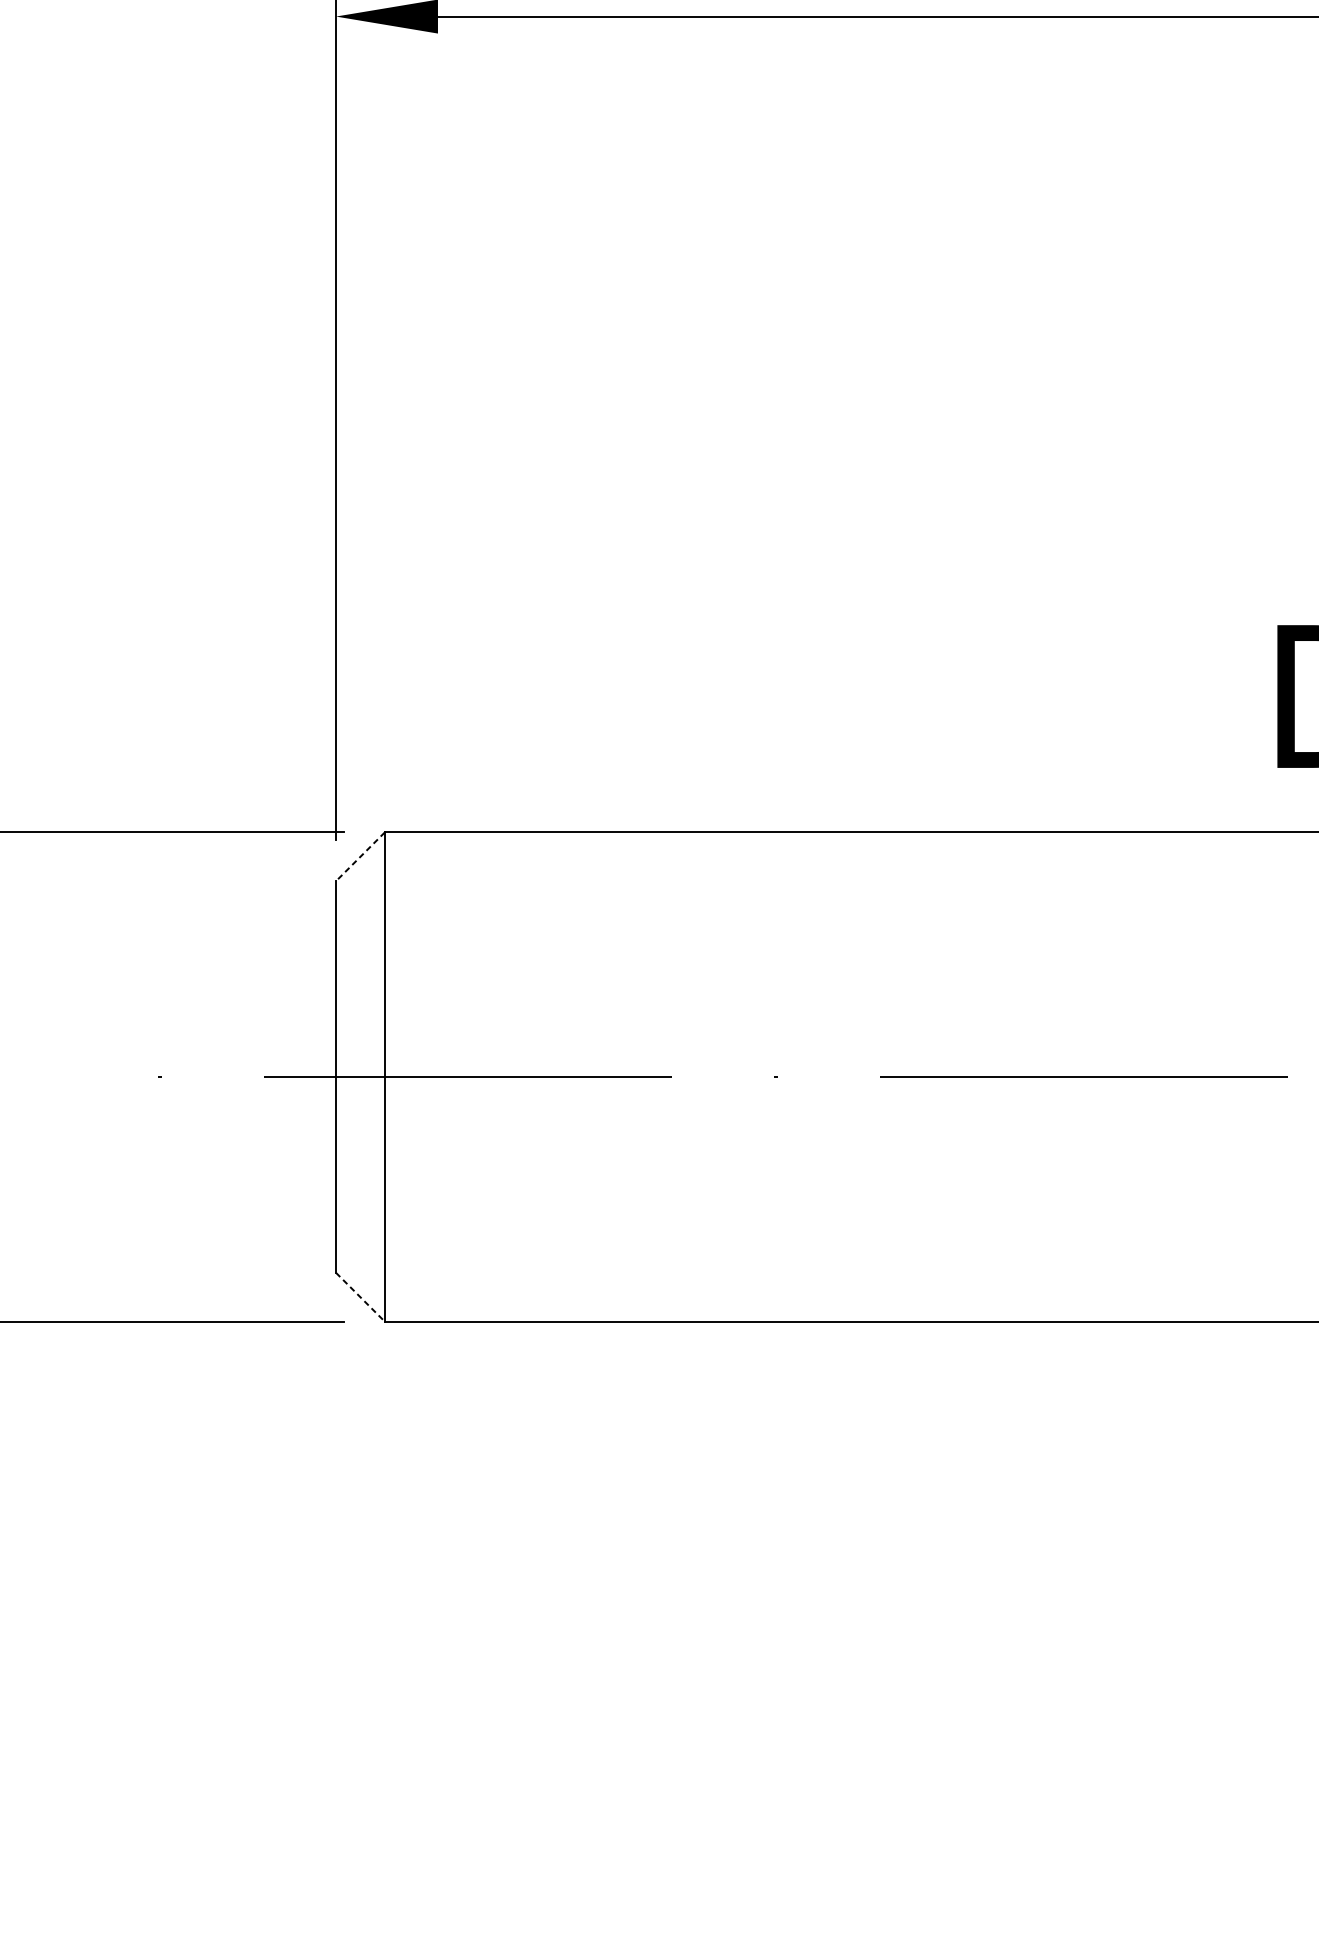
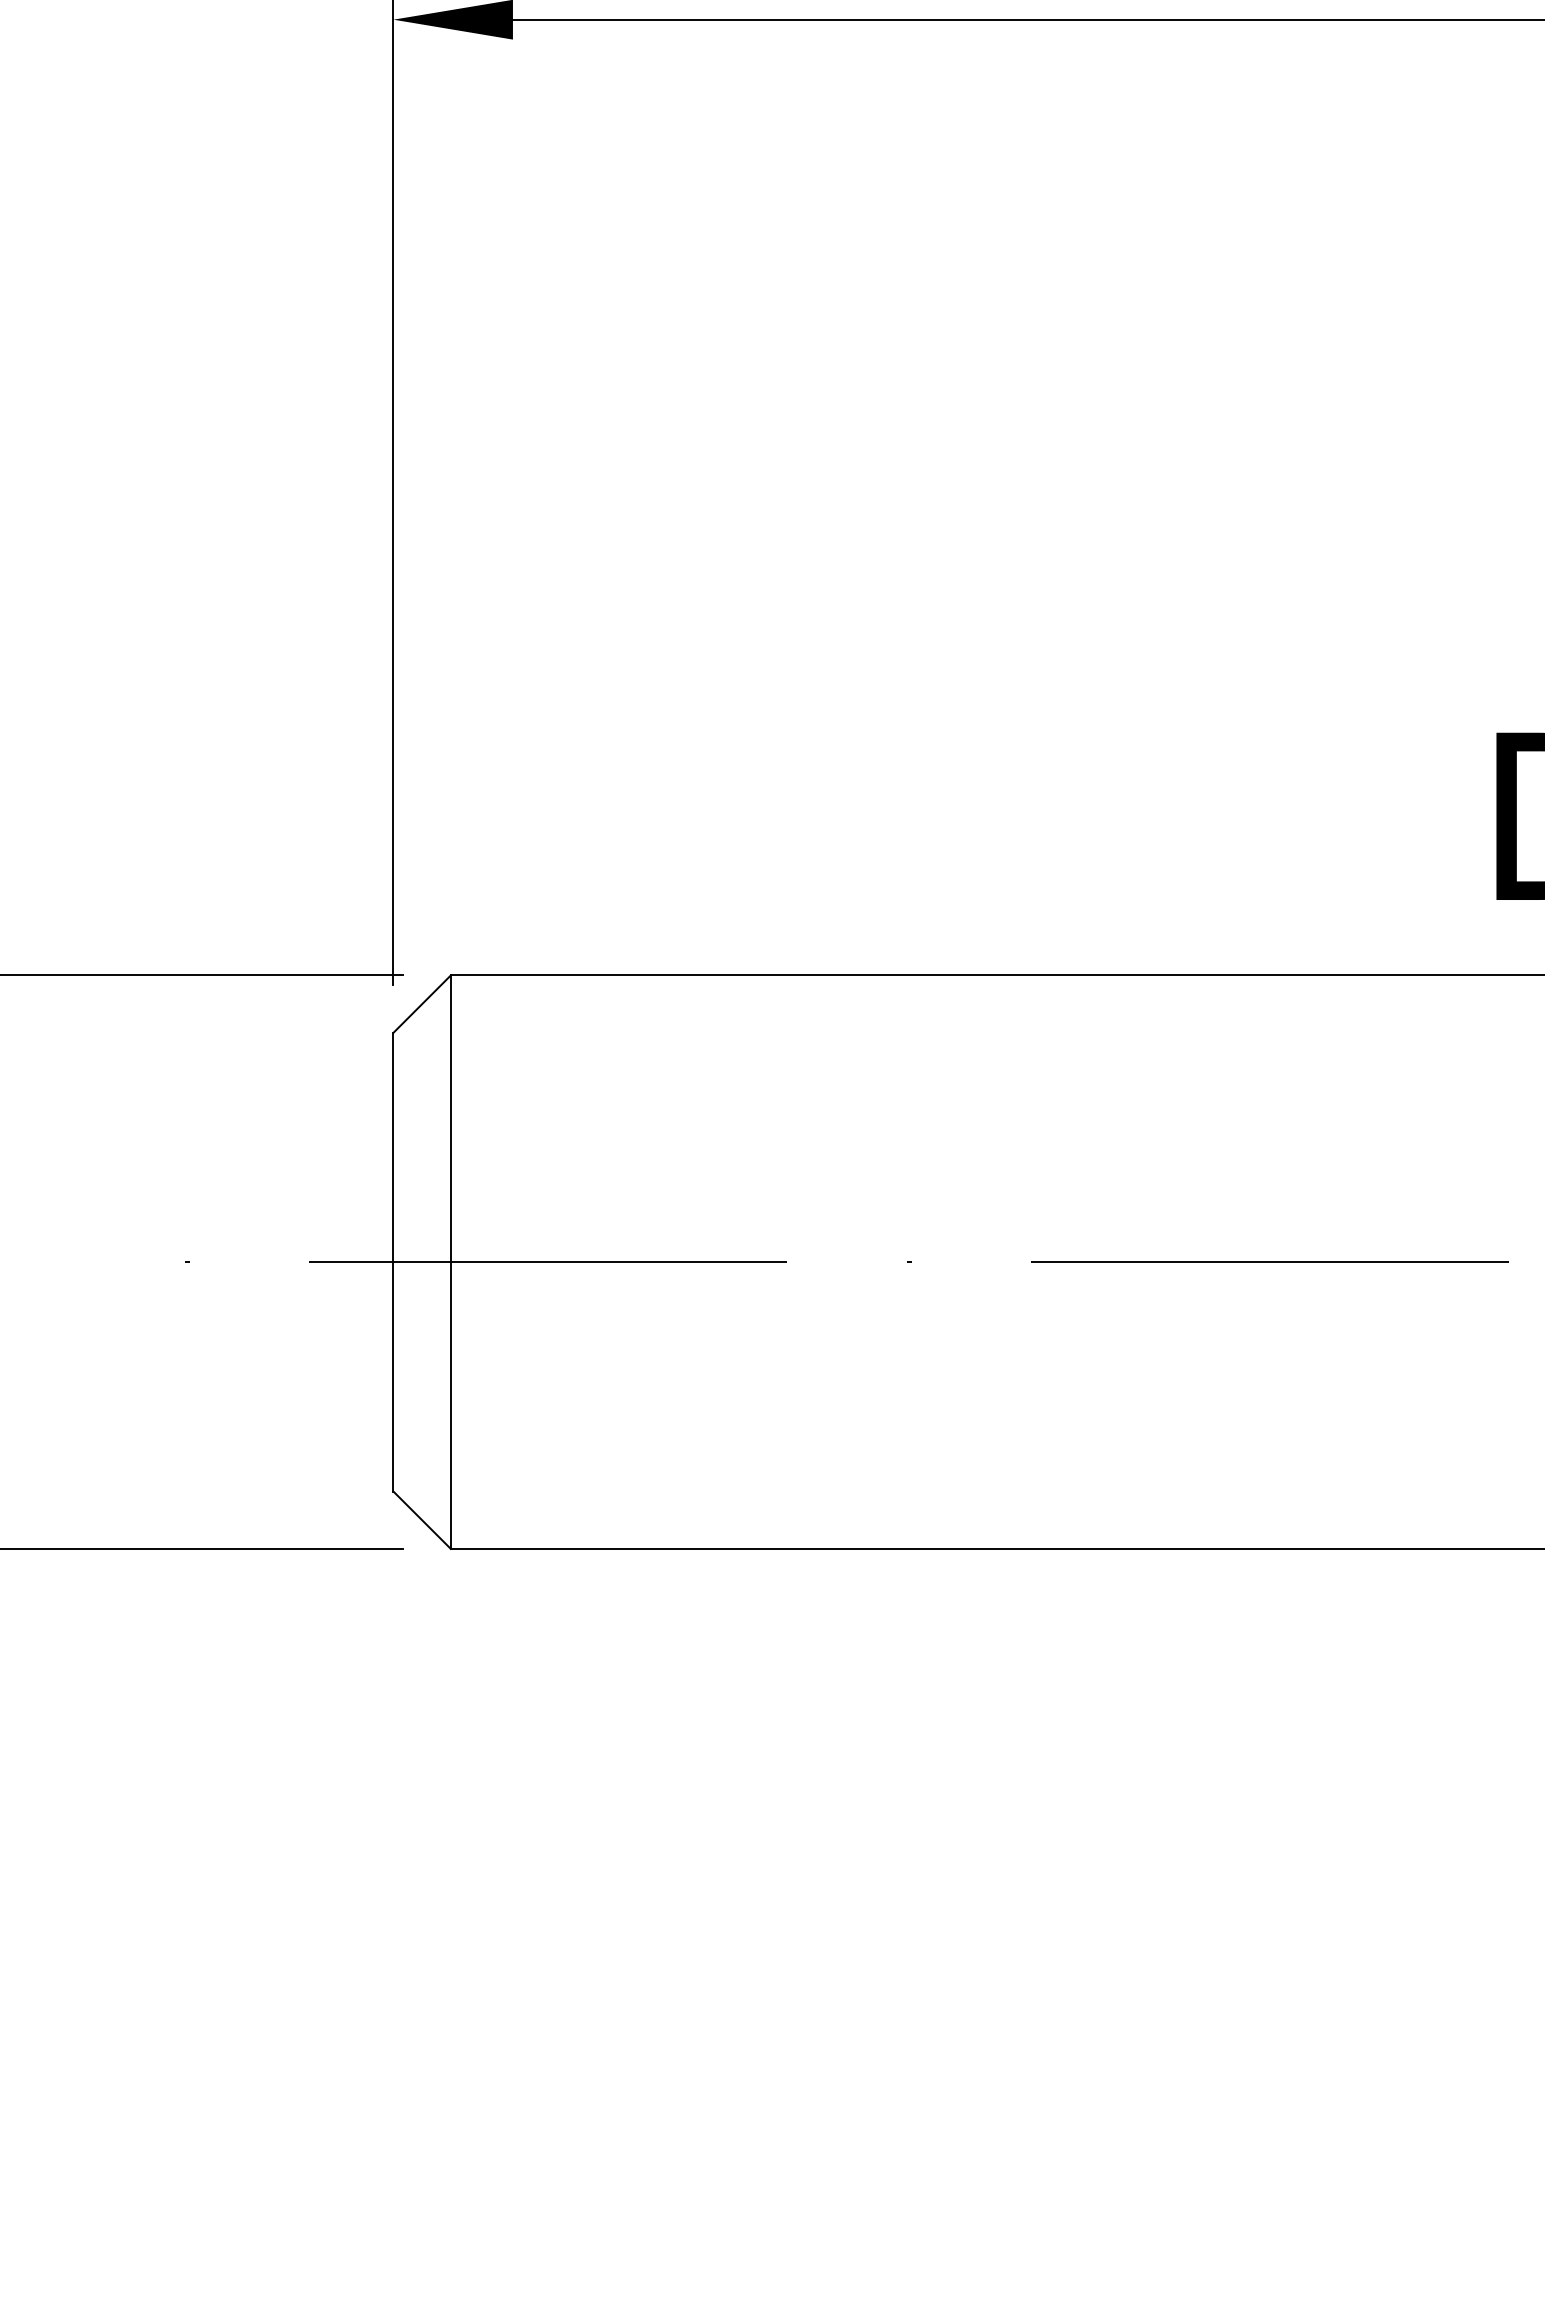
line: (360, 857) -> (422, 1004), dashed -> solid
line: (360, 1297) -> (422, 1520), dashed -> solid

